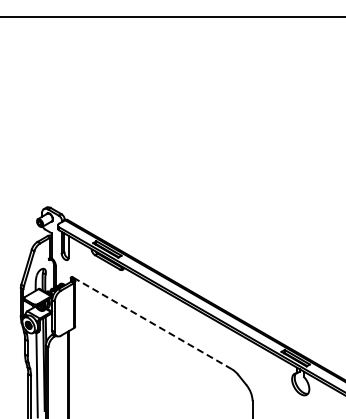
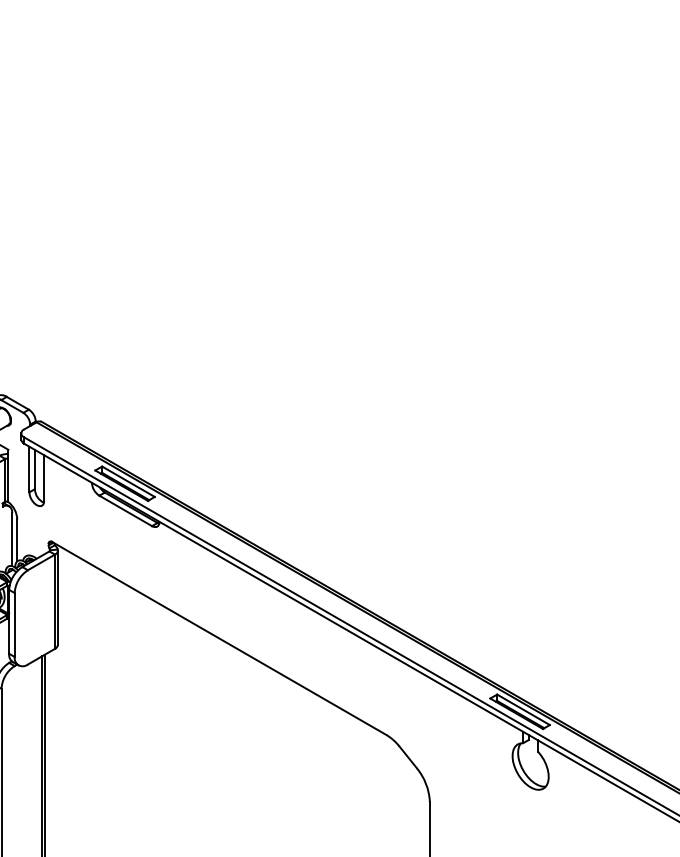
line: (151, 322) -> (217, 636), dashed -> solid

